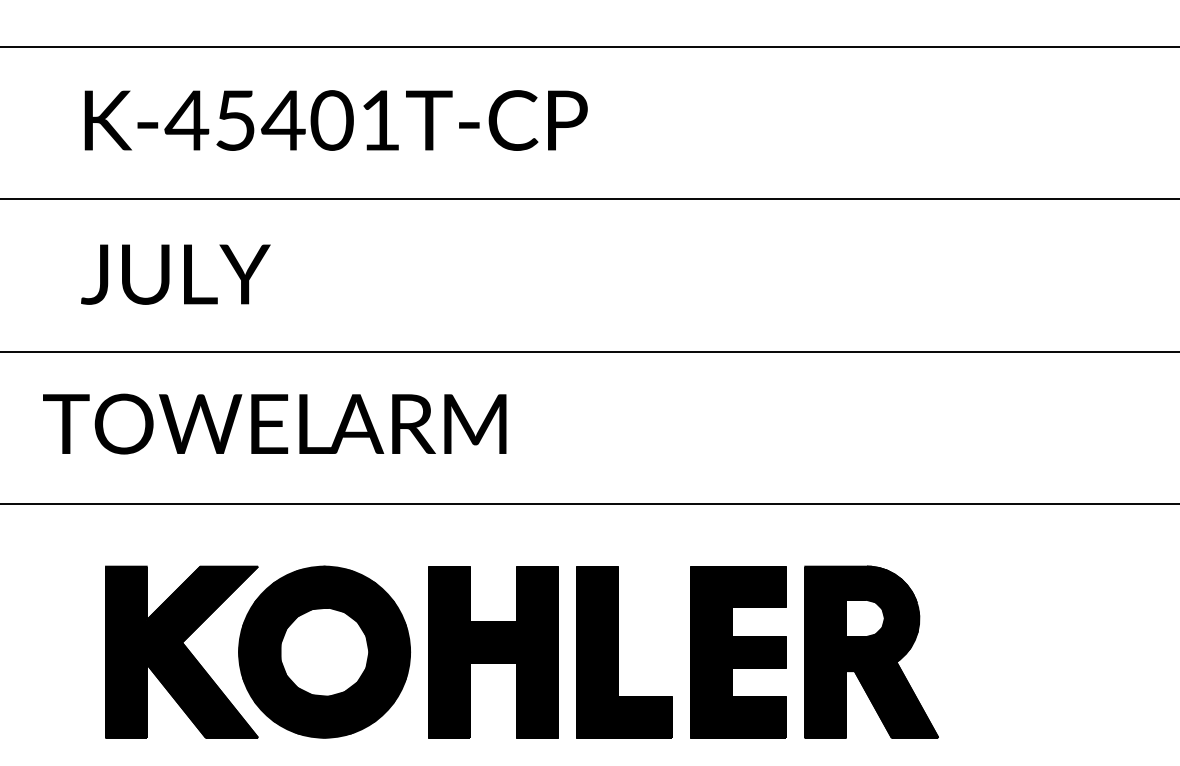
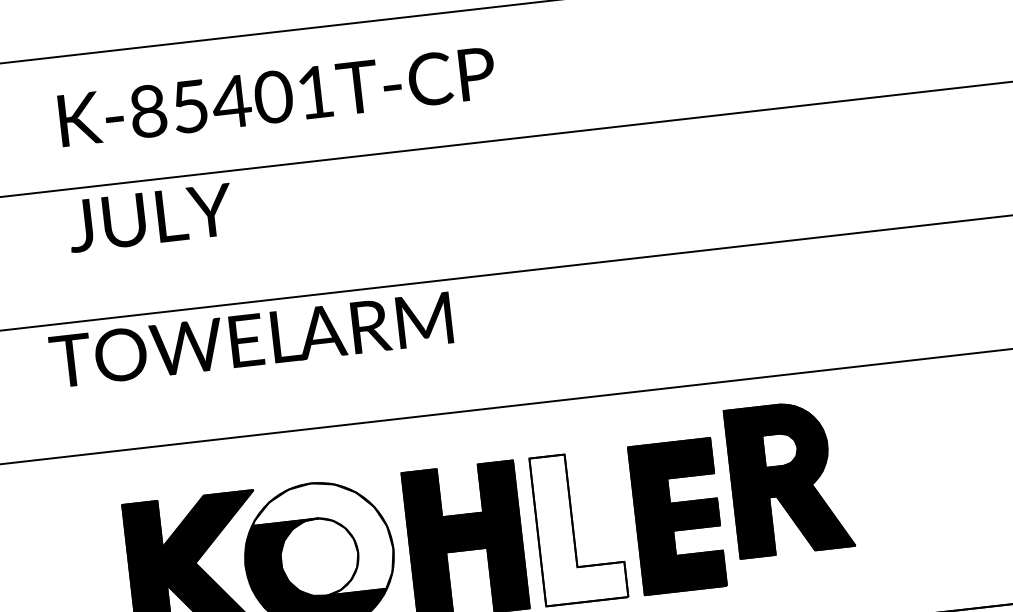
text: (186, 120) -> (147, 111), K-45401T-CP -> K-85401T-CP
text: (175, 274) -> (150, 217), moved
text: (274, 423) -> (250, 339), moved
fill: (331, 631) -> (323, 538), removed
fill: (624, 651) -> (578, 527), removed
part: (871, 651) -> (789, 477), moved

